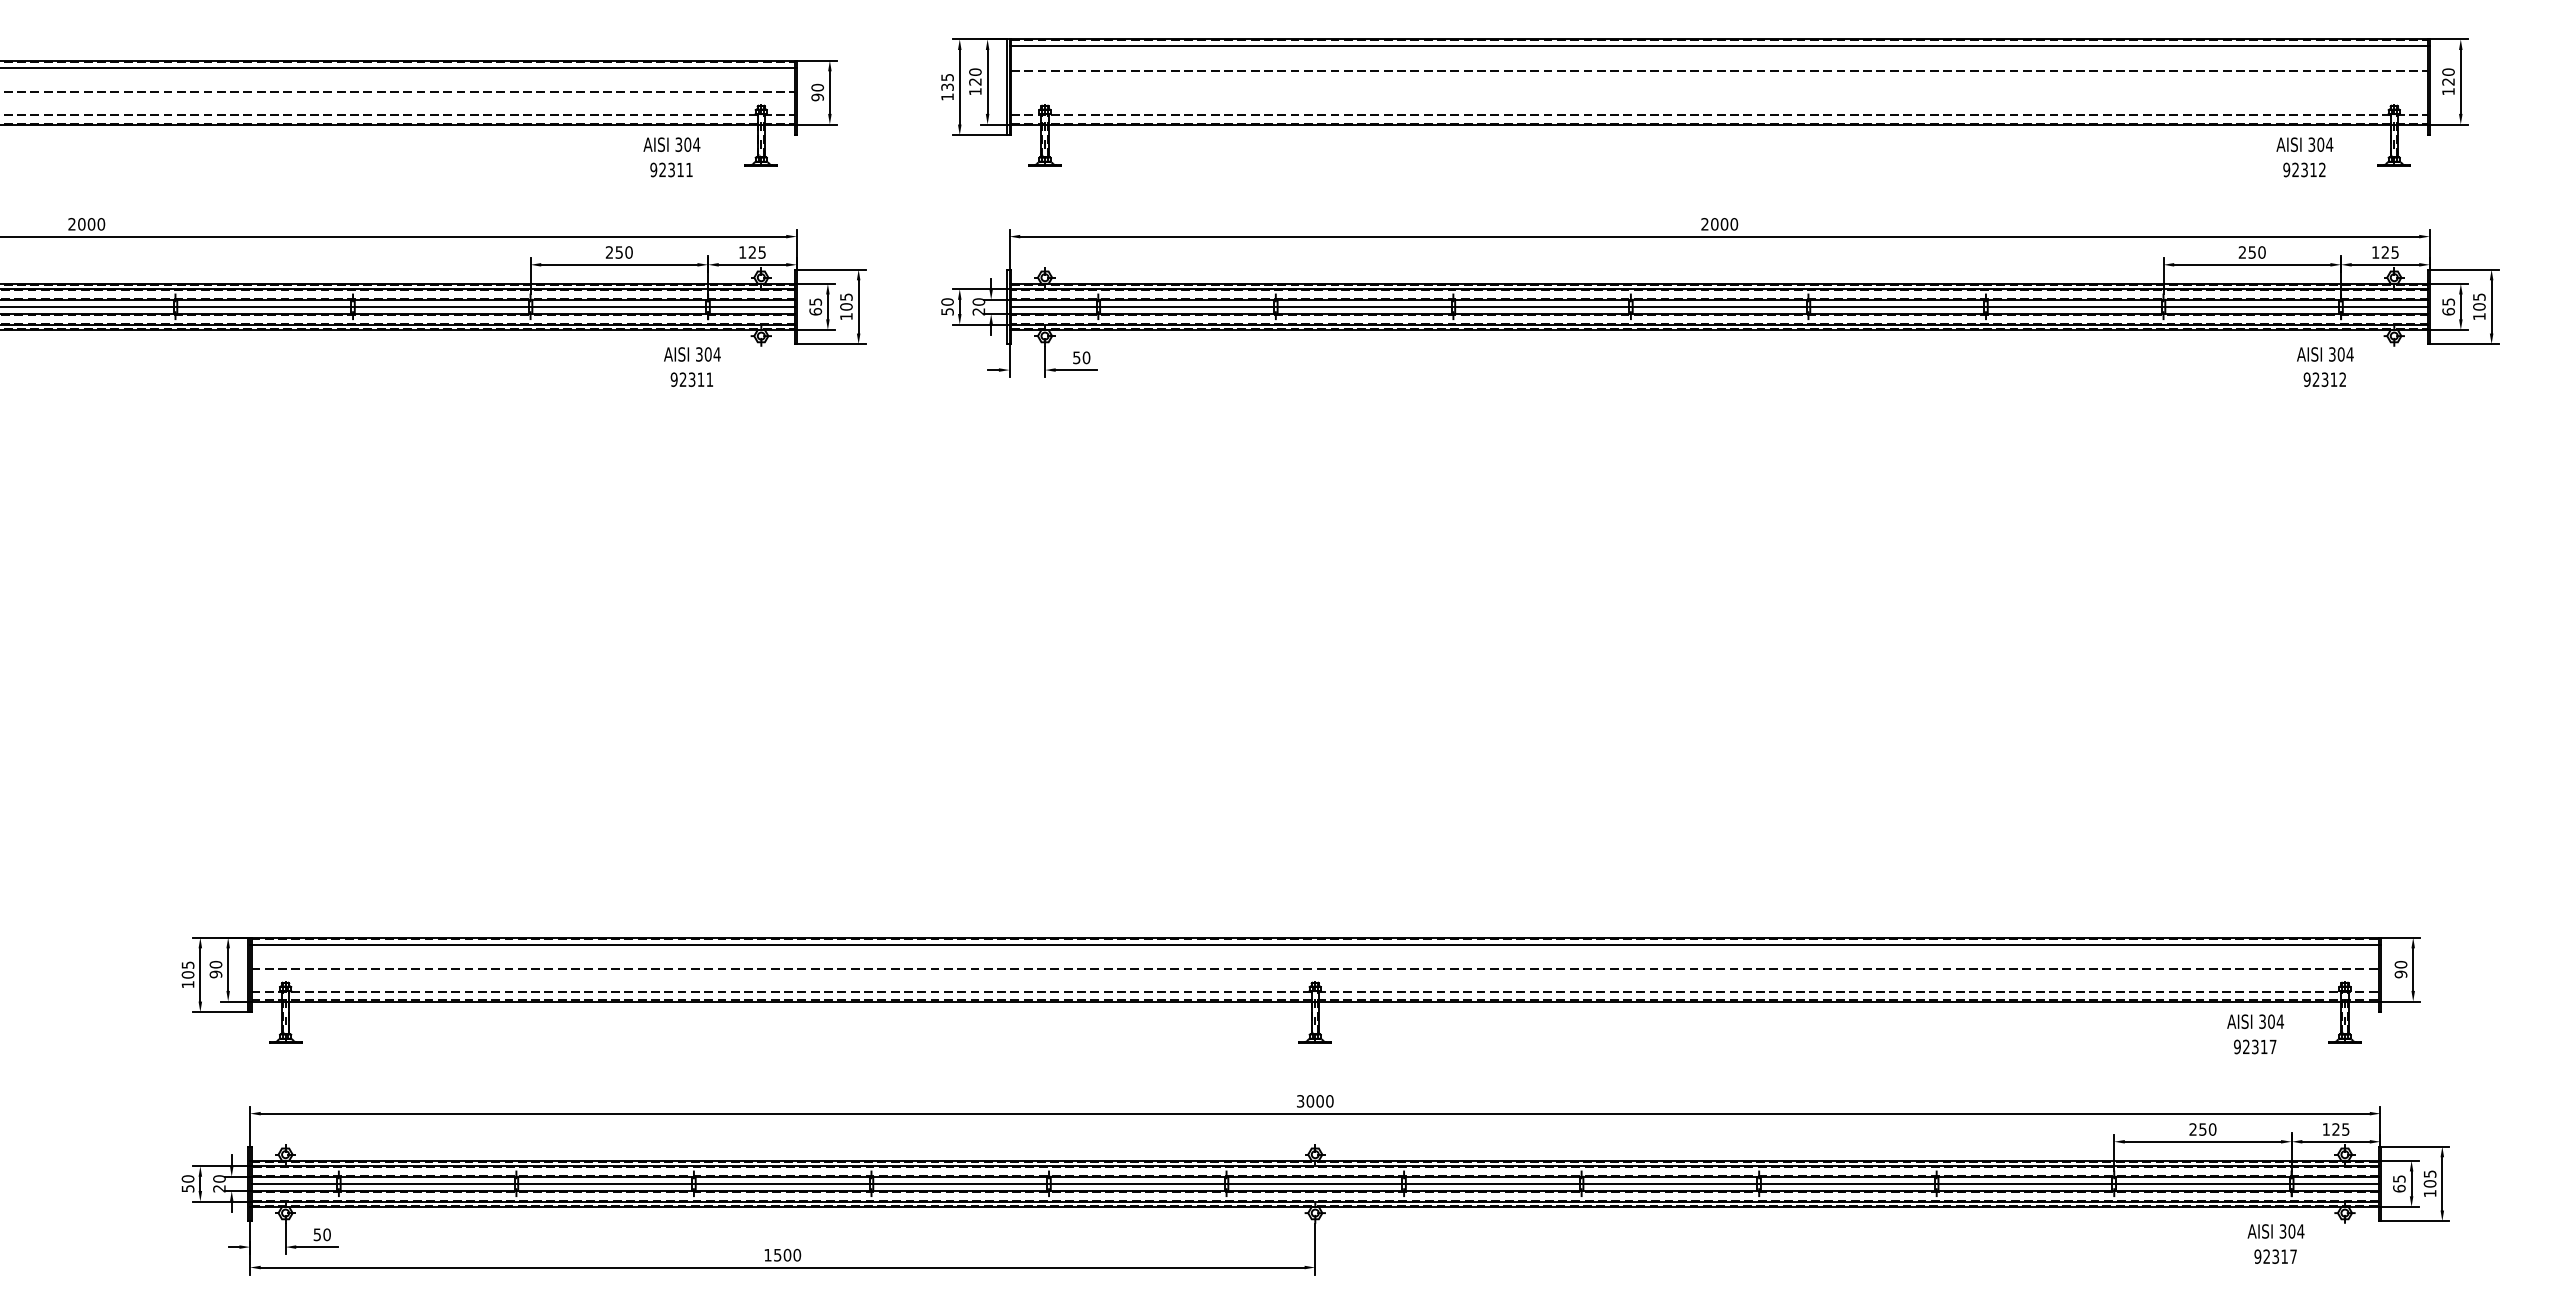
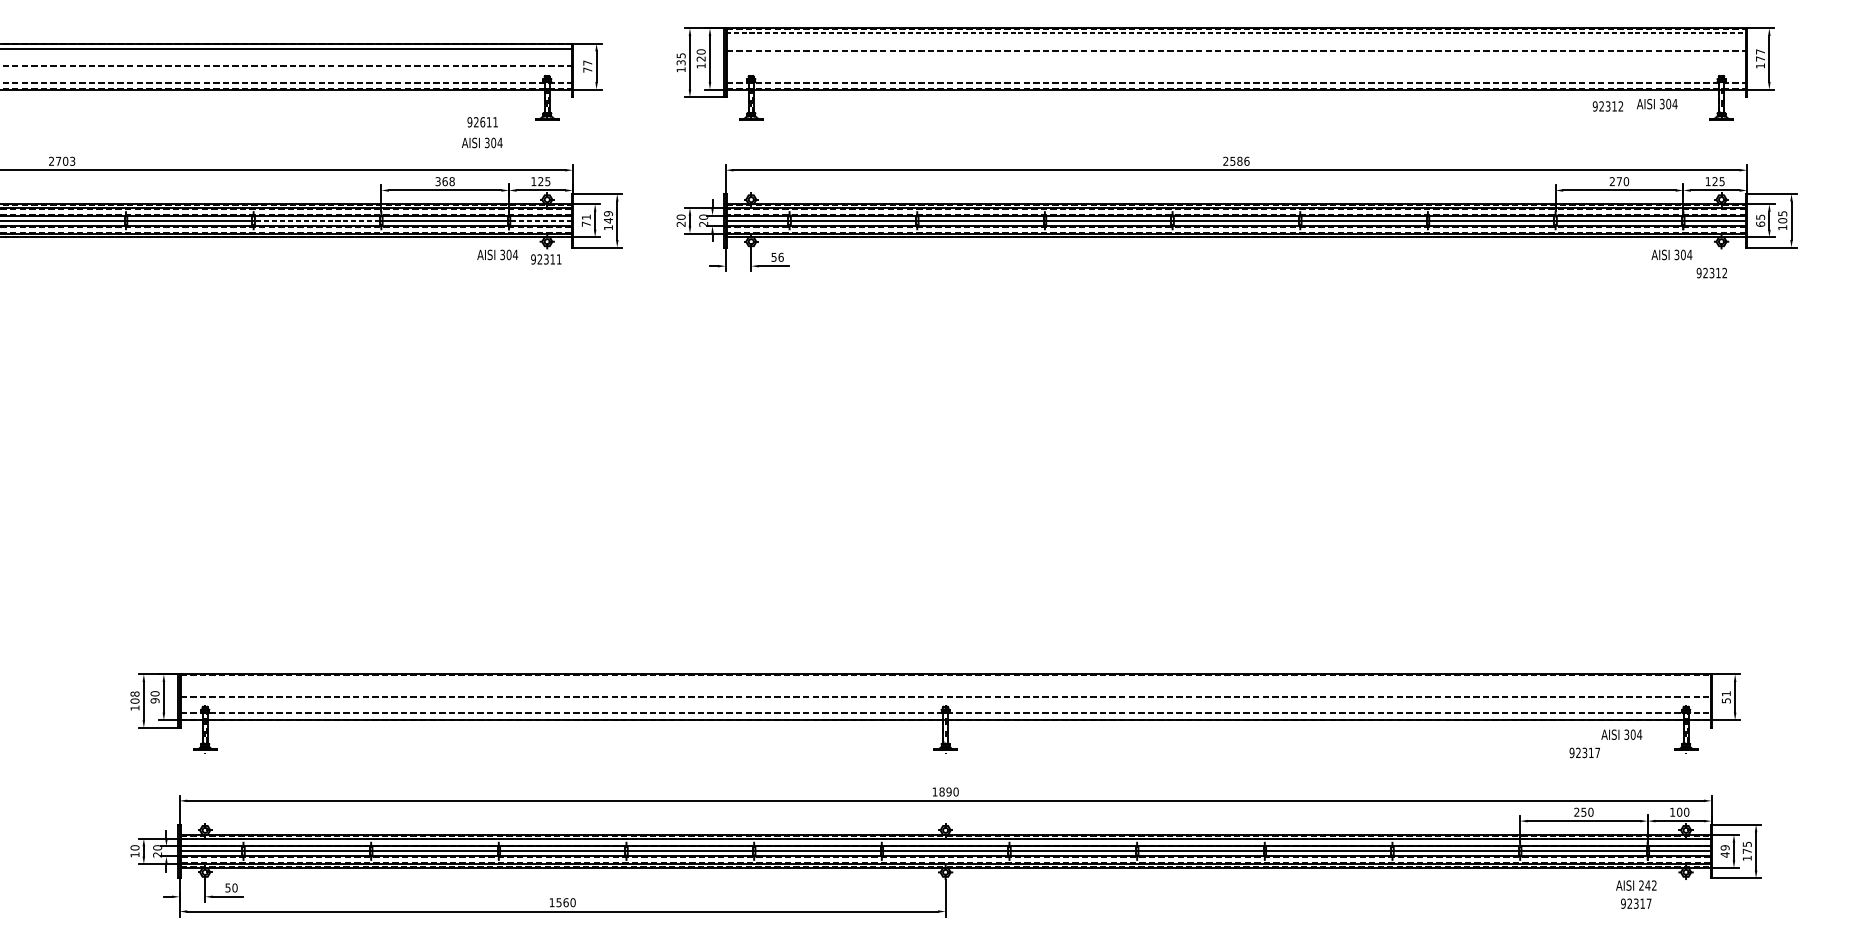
line: (1720, 46) -> (1237, 33), solid -> dashed
text: (2448, 76) -> (1760, 55), 120 -> 177
text: (817, 92) -> (587, 66), 90 -> 77
text: (671, 144) -> (481, 142), moved
text: (671, 169) -> (482, 121), 92311 -> 92611
text: (2304, 169) -> (1608, 106), moved
text: (91, 224) -> (65, 161), 2000 -> 2703
text: (1724, 224) -> (1239, 161), 2000 -> 2586
text: (619, 252) -> (445, 181), 250 -> 368
text: (2251, 252) -> (1618, 181), 250 -> 270
text: (846, 301) -> (608, 216), 105 -> 149
line: (441, 306) -> (317, 220), solid -> dashed
line: (752, 306) -> (540, 220), solid -> dashed
text: (815, 306) -> (586, 220), 65 -> 71
text: (947, 311) -> (681, 224), 50 -> 20
text: (1086, 357) -> (781, 257), 50 -> 56
text: (691, 379) -> (545, 259), moved
text: (2324, 379) -> (1711, 272), moved
line: (1315, 944) -> (945, 679), removed
text: (187, 964) -> (134, 693), 105 -> 108
text: (2400, 969) -> (1725, 697), 90 -> 51
text: (2255, 1046) -> (1585, 752), moved
text: (1310, 1101) -> (942, 792), 3000 -> 1890
text: (2340, 1129) -> (1682, 812), 125 -> 100
text: (2399, 1183) -> (1725, 851), 65 -> 49
text: (2429, 1183) -> (1746, 851), 105 -> 175
text: (187, 1188) -> (134, 854), 50 -> 10
text: (2291, 1231) -> (1647, 885), 304 -> 242
text: (787, 1254) -> (566, 902), 1500 -> 1560

